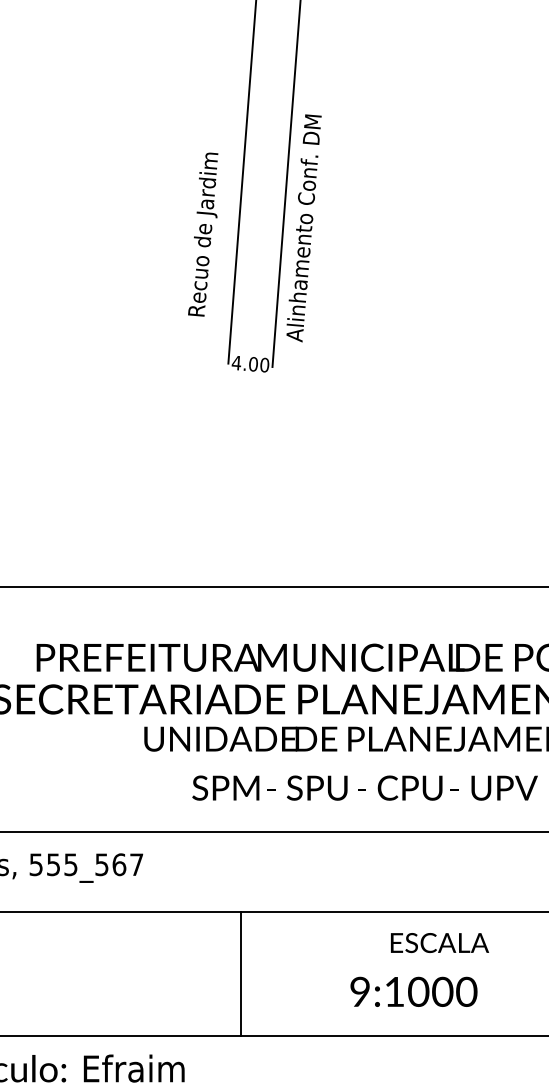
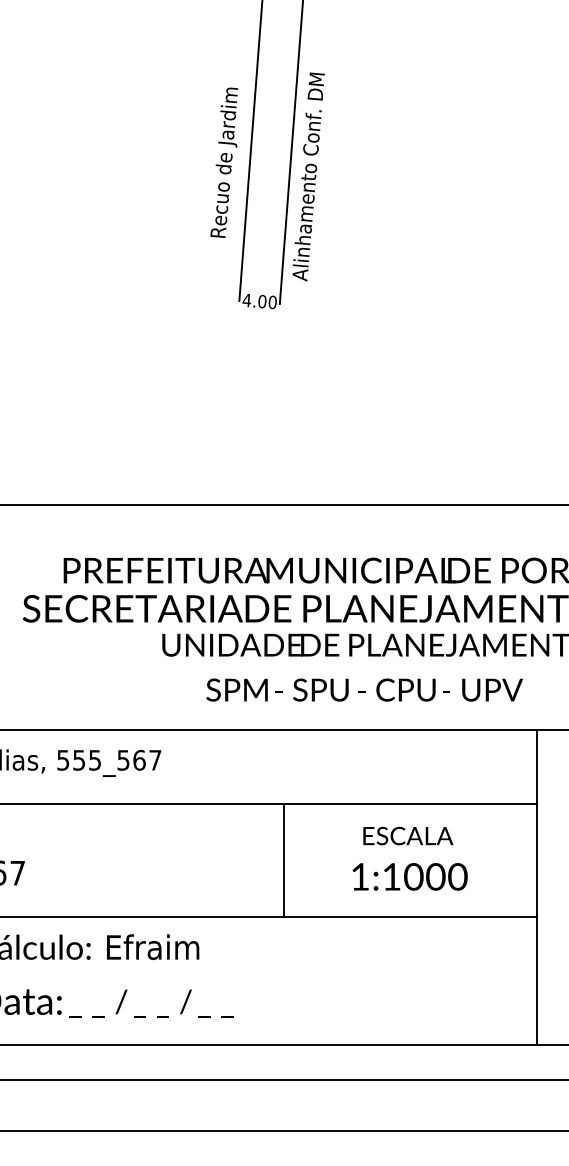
text: (203, 234) -> (224, 162), moved
text: (440, 942) -> (408, 835), moved
line: (240, 974) -> (283, 860), moved
text: (359, 991) -> (359, 876), 9:1000 -> 1:1000

